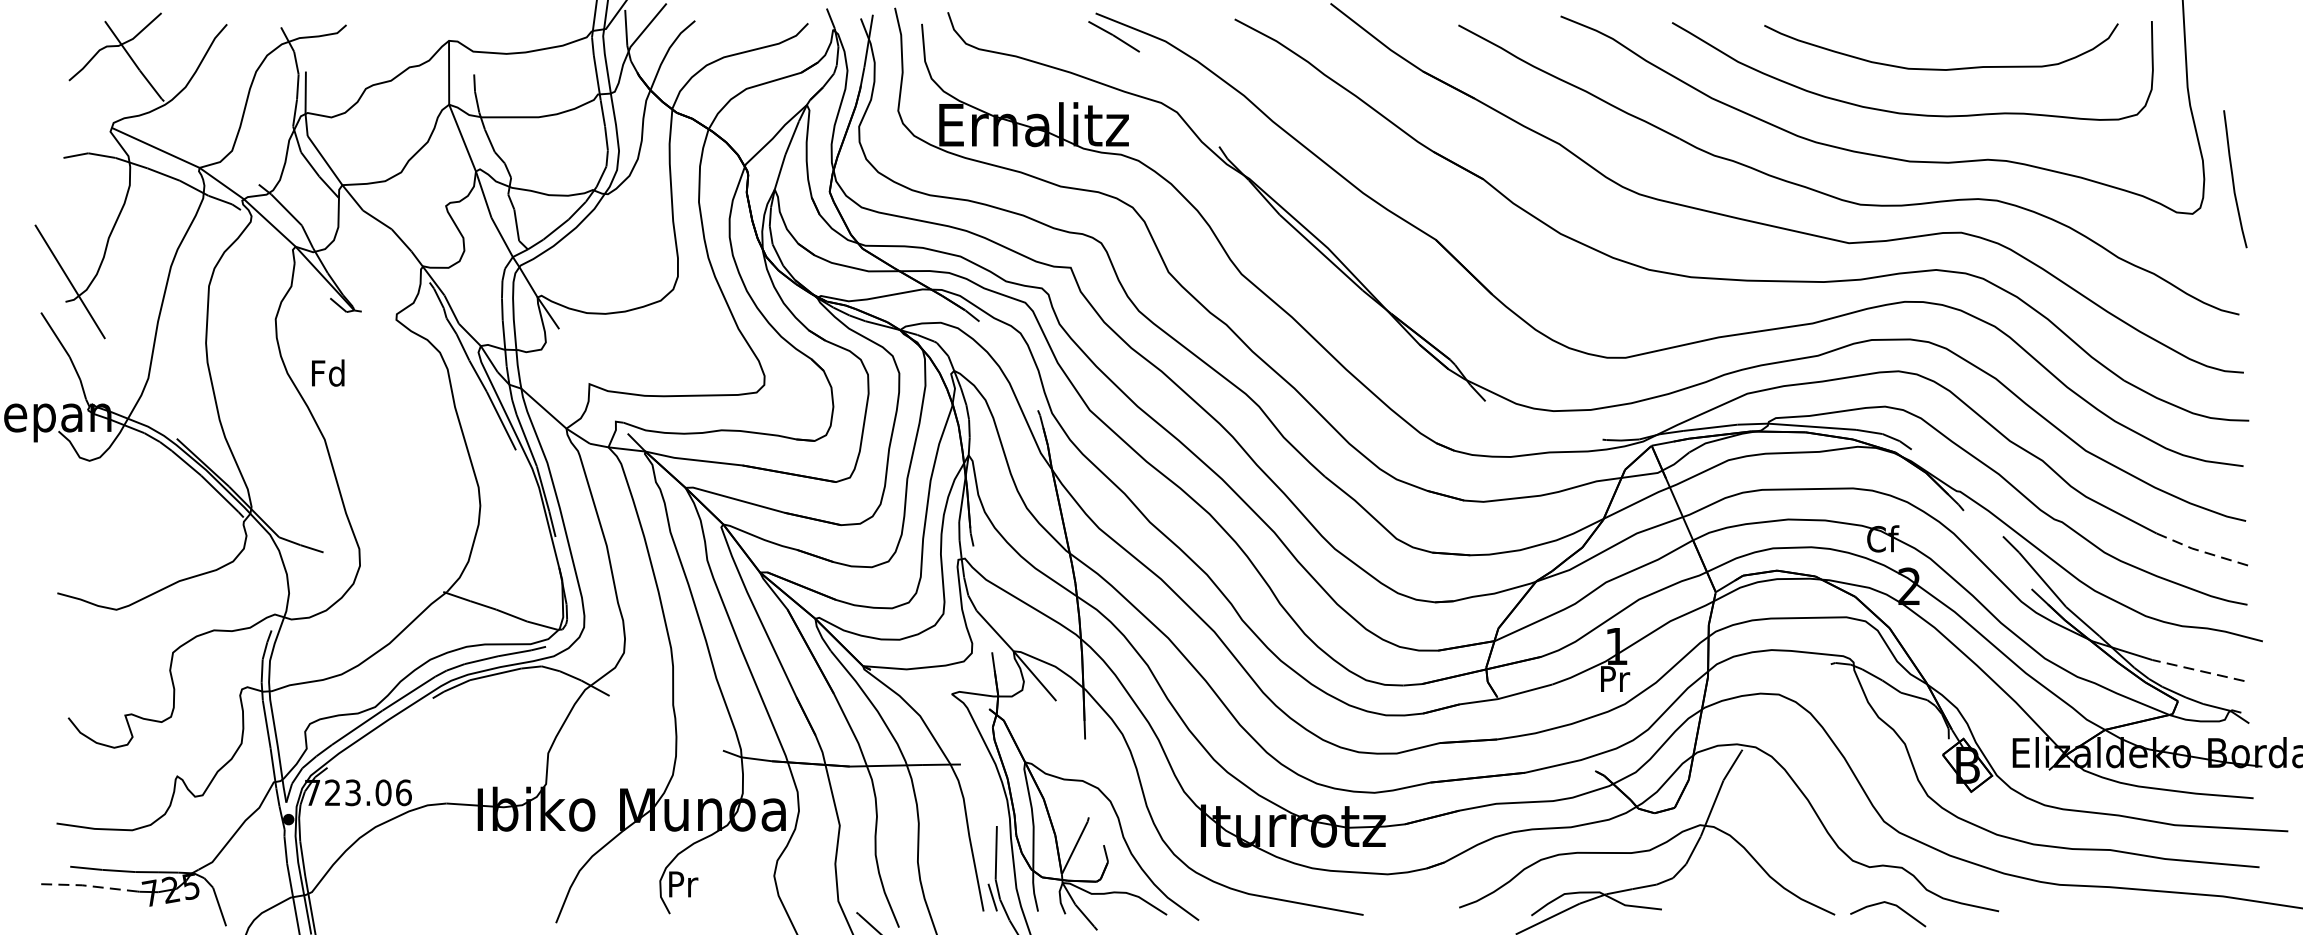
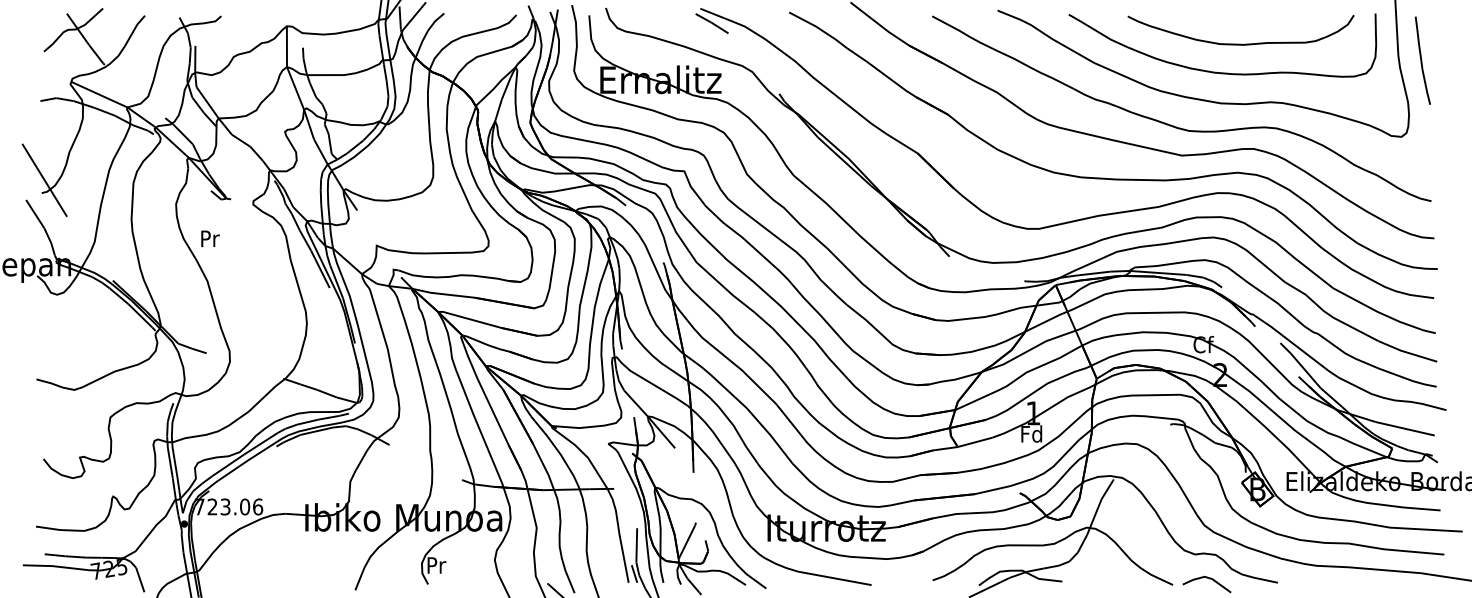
curve: (2234, 178) -> (1422, 60), moved
text: (327, 372) -> (209, 238), Fd -> Pr
line: (2200, 551) -> (1406, 352), dashed -> solid
line: (2197, 670) -> (1404, 428), dashed -> solid
text: (1613, 677) -> (1031, 433), Pr -> Fd
line: (85, 885) -> (54, 566), dashed -> solid

